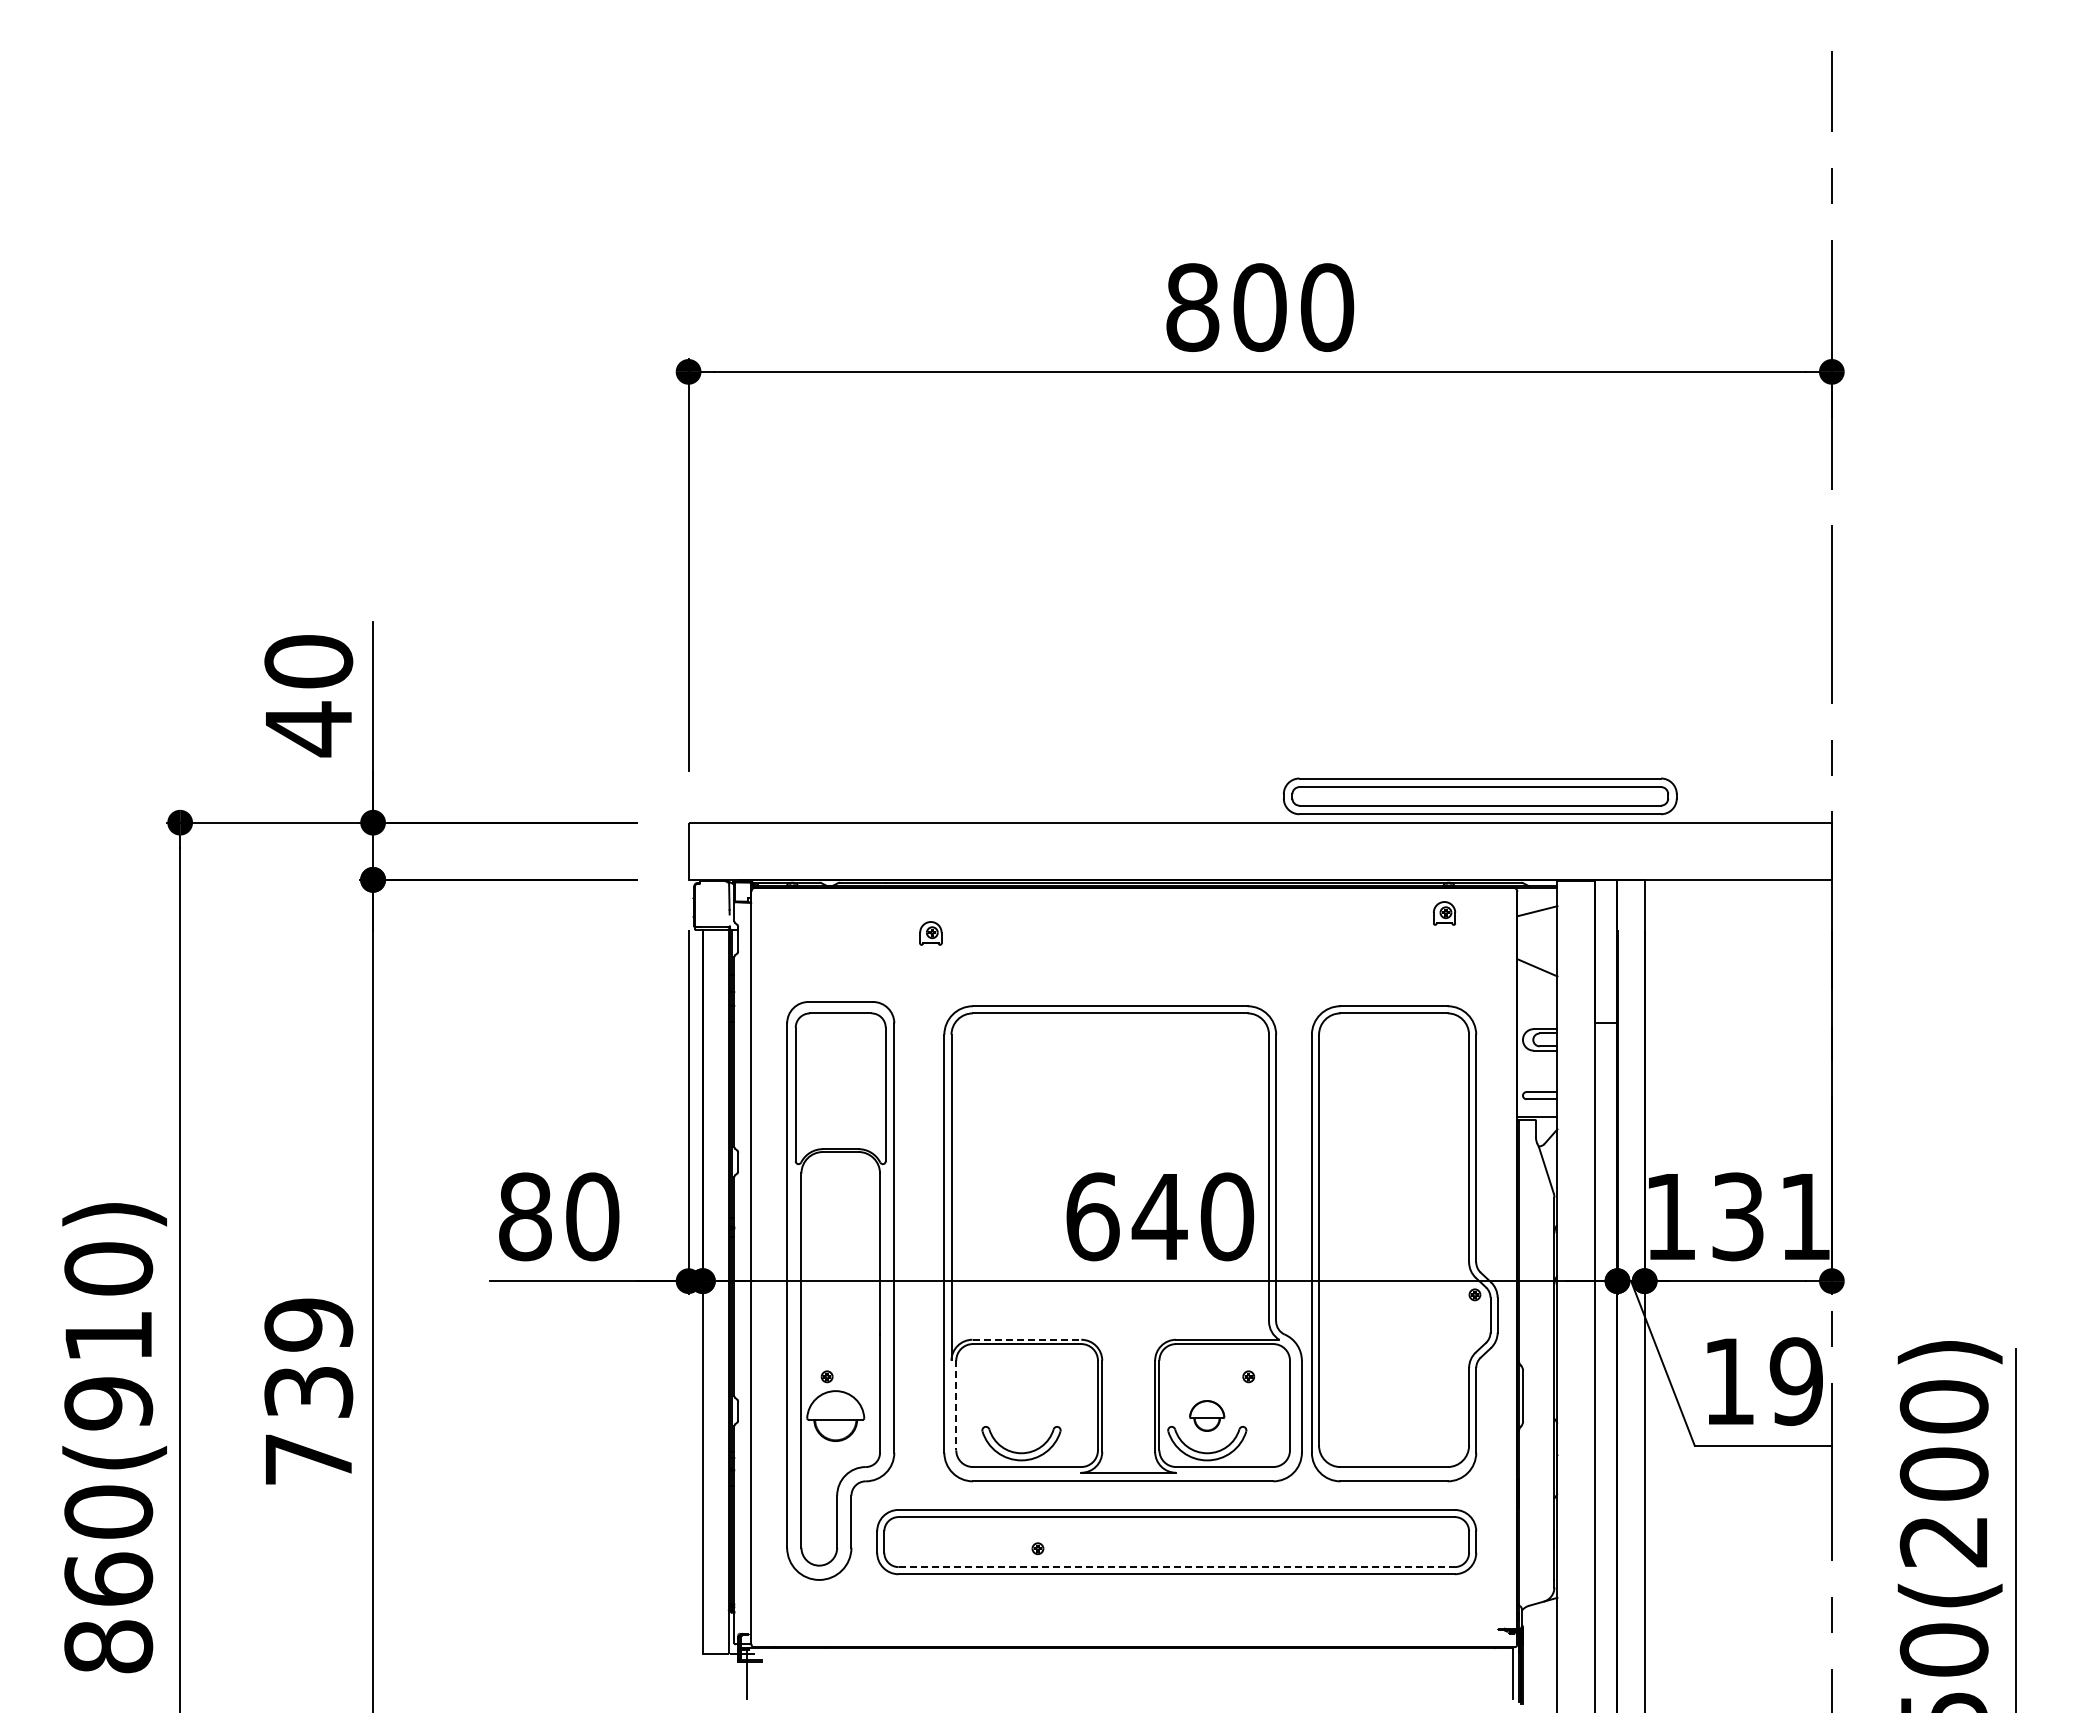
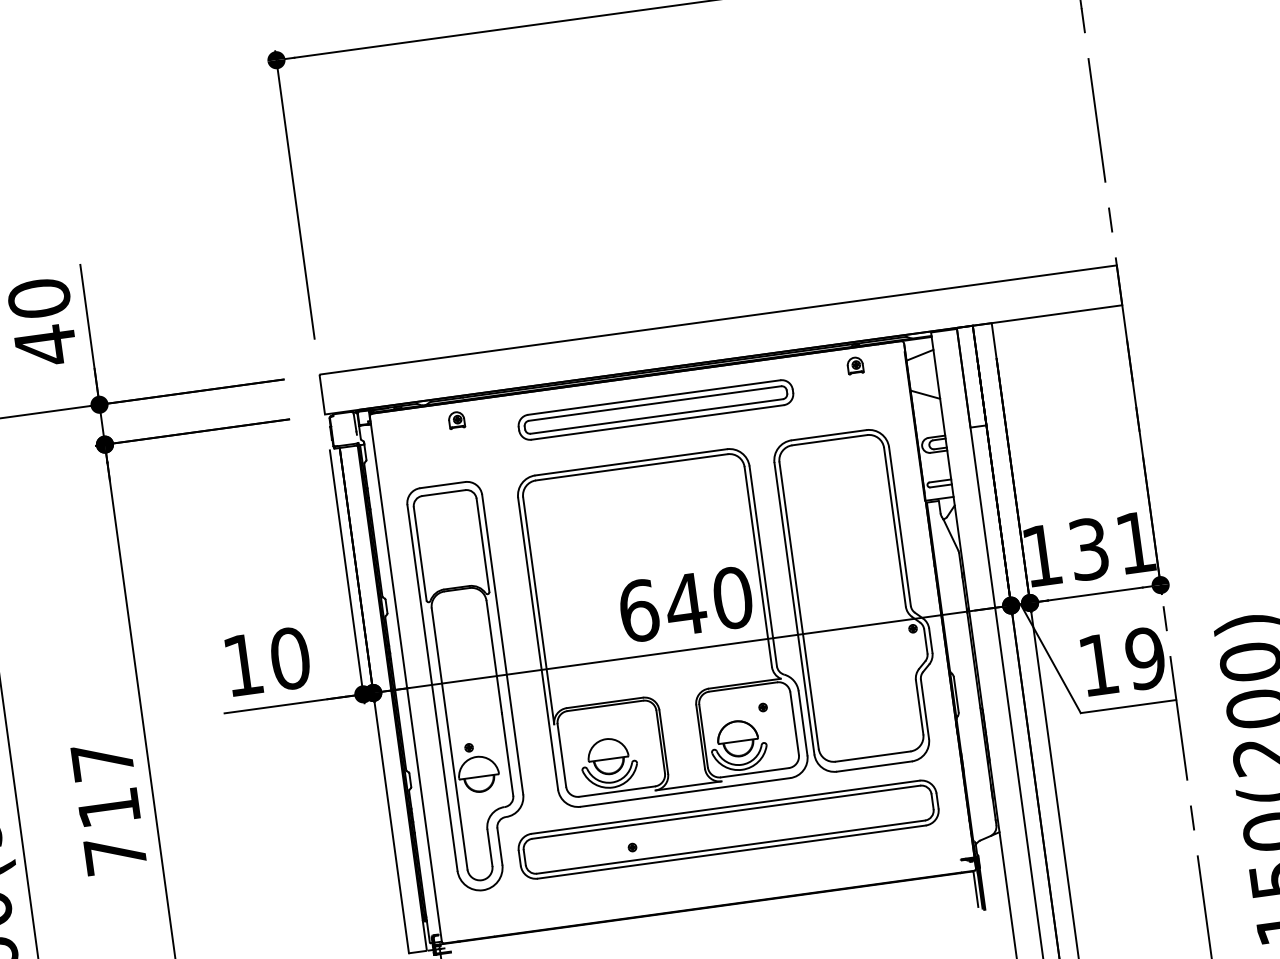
part: (1480, 796) -> (656, 410), moved
part: (930, 933) -> (456, 420), moved
text: (525, 1216) -> (243, 664), 80 -> 10
line: (1027, 1339) -> (605, 702), dashed -> solid
text: (308, 1357) -> (105, 783), 739 -> 717
line: (956, 1405) -> (562, 755), dashed -> solid
part: (1021, 1415) -> (608, 756), added
part: (1206, 1415) -> (737, 738), size x1.67
line: (1177, 1567) -> (731, 847), dashed -> solid

